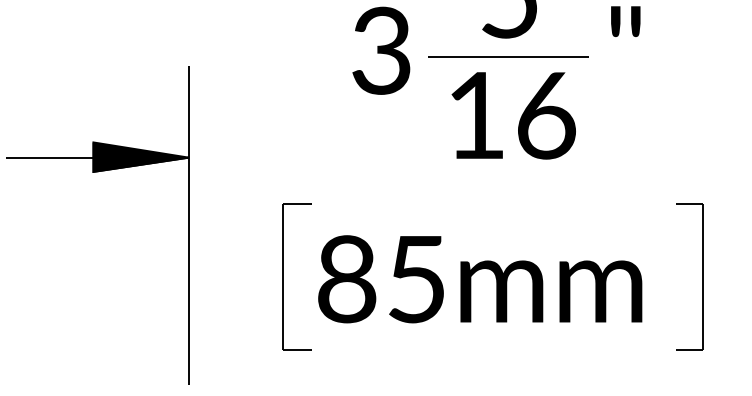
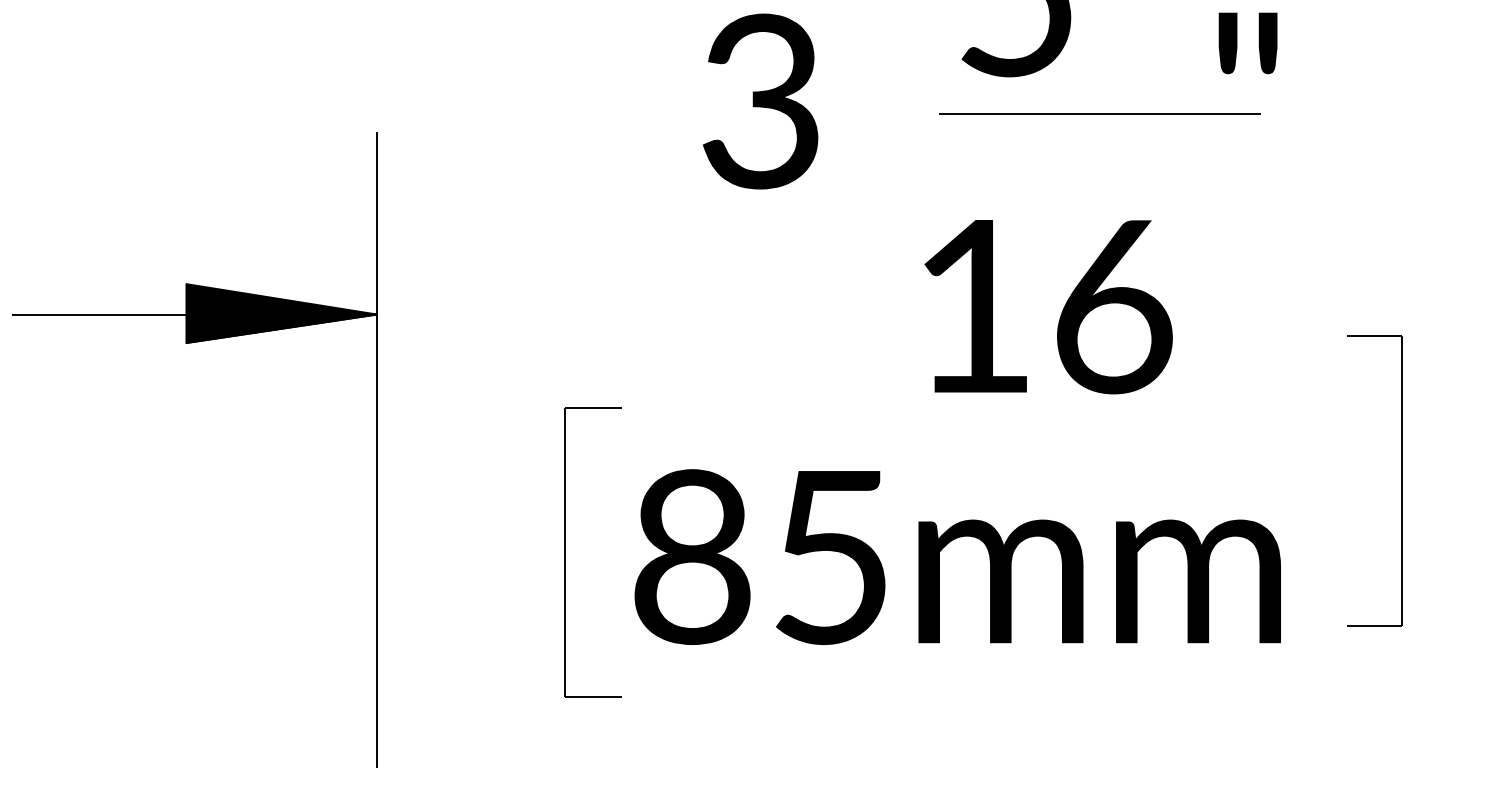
line: (508, 56) -> (1099, 112), moved
text: (513, 115) -> (1048, 306), moved
part: (702, 276) -> (1401, 479), moved

